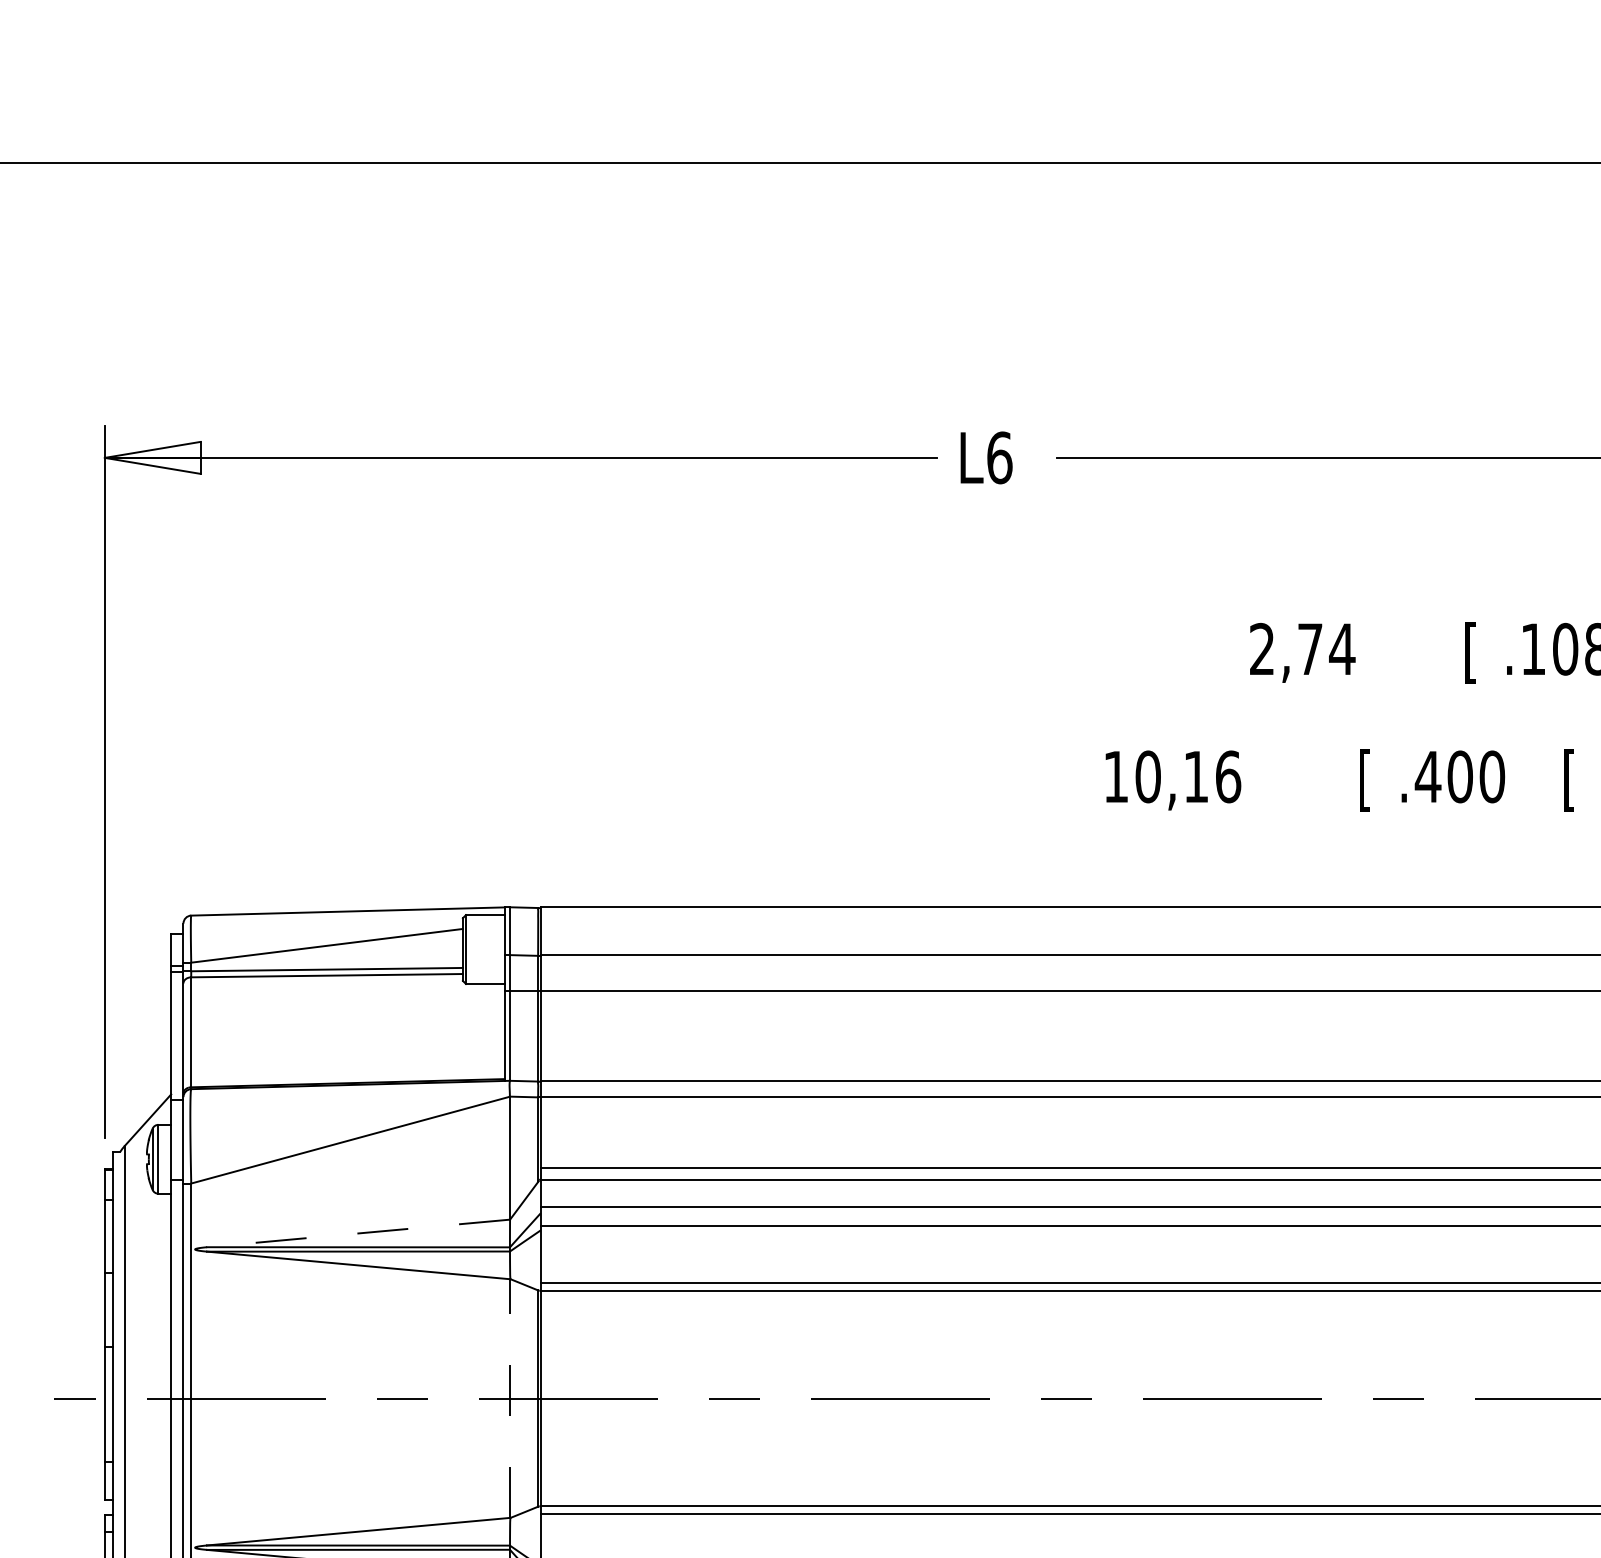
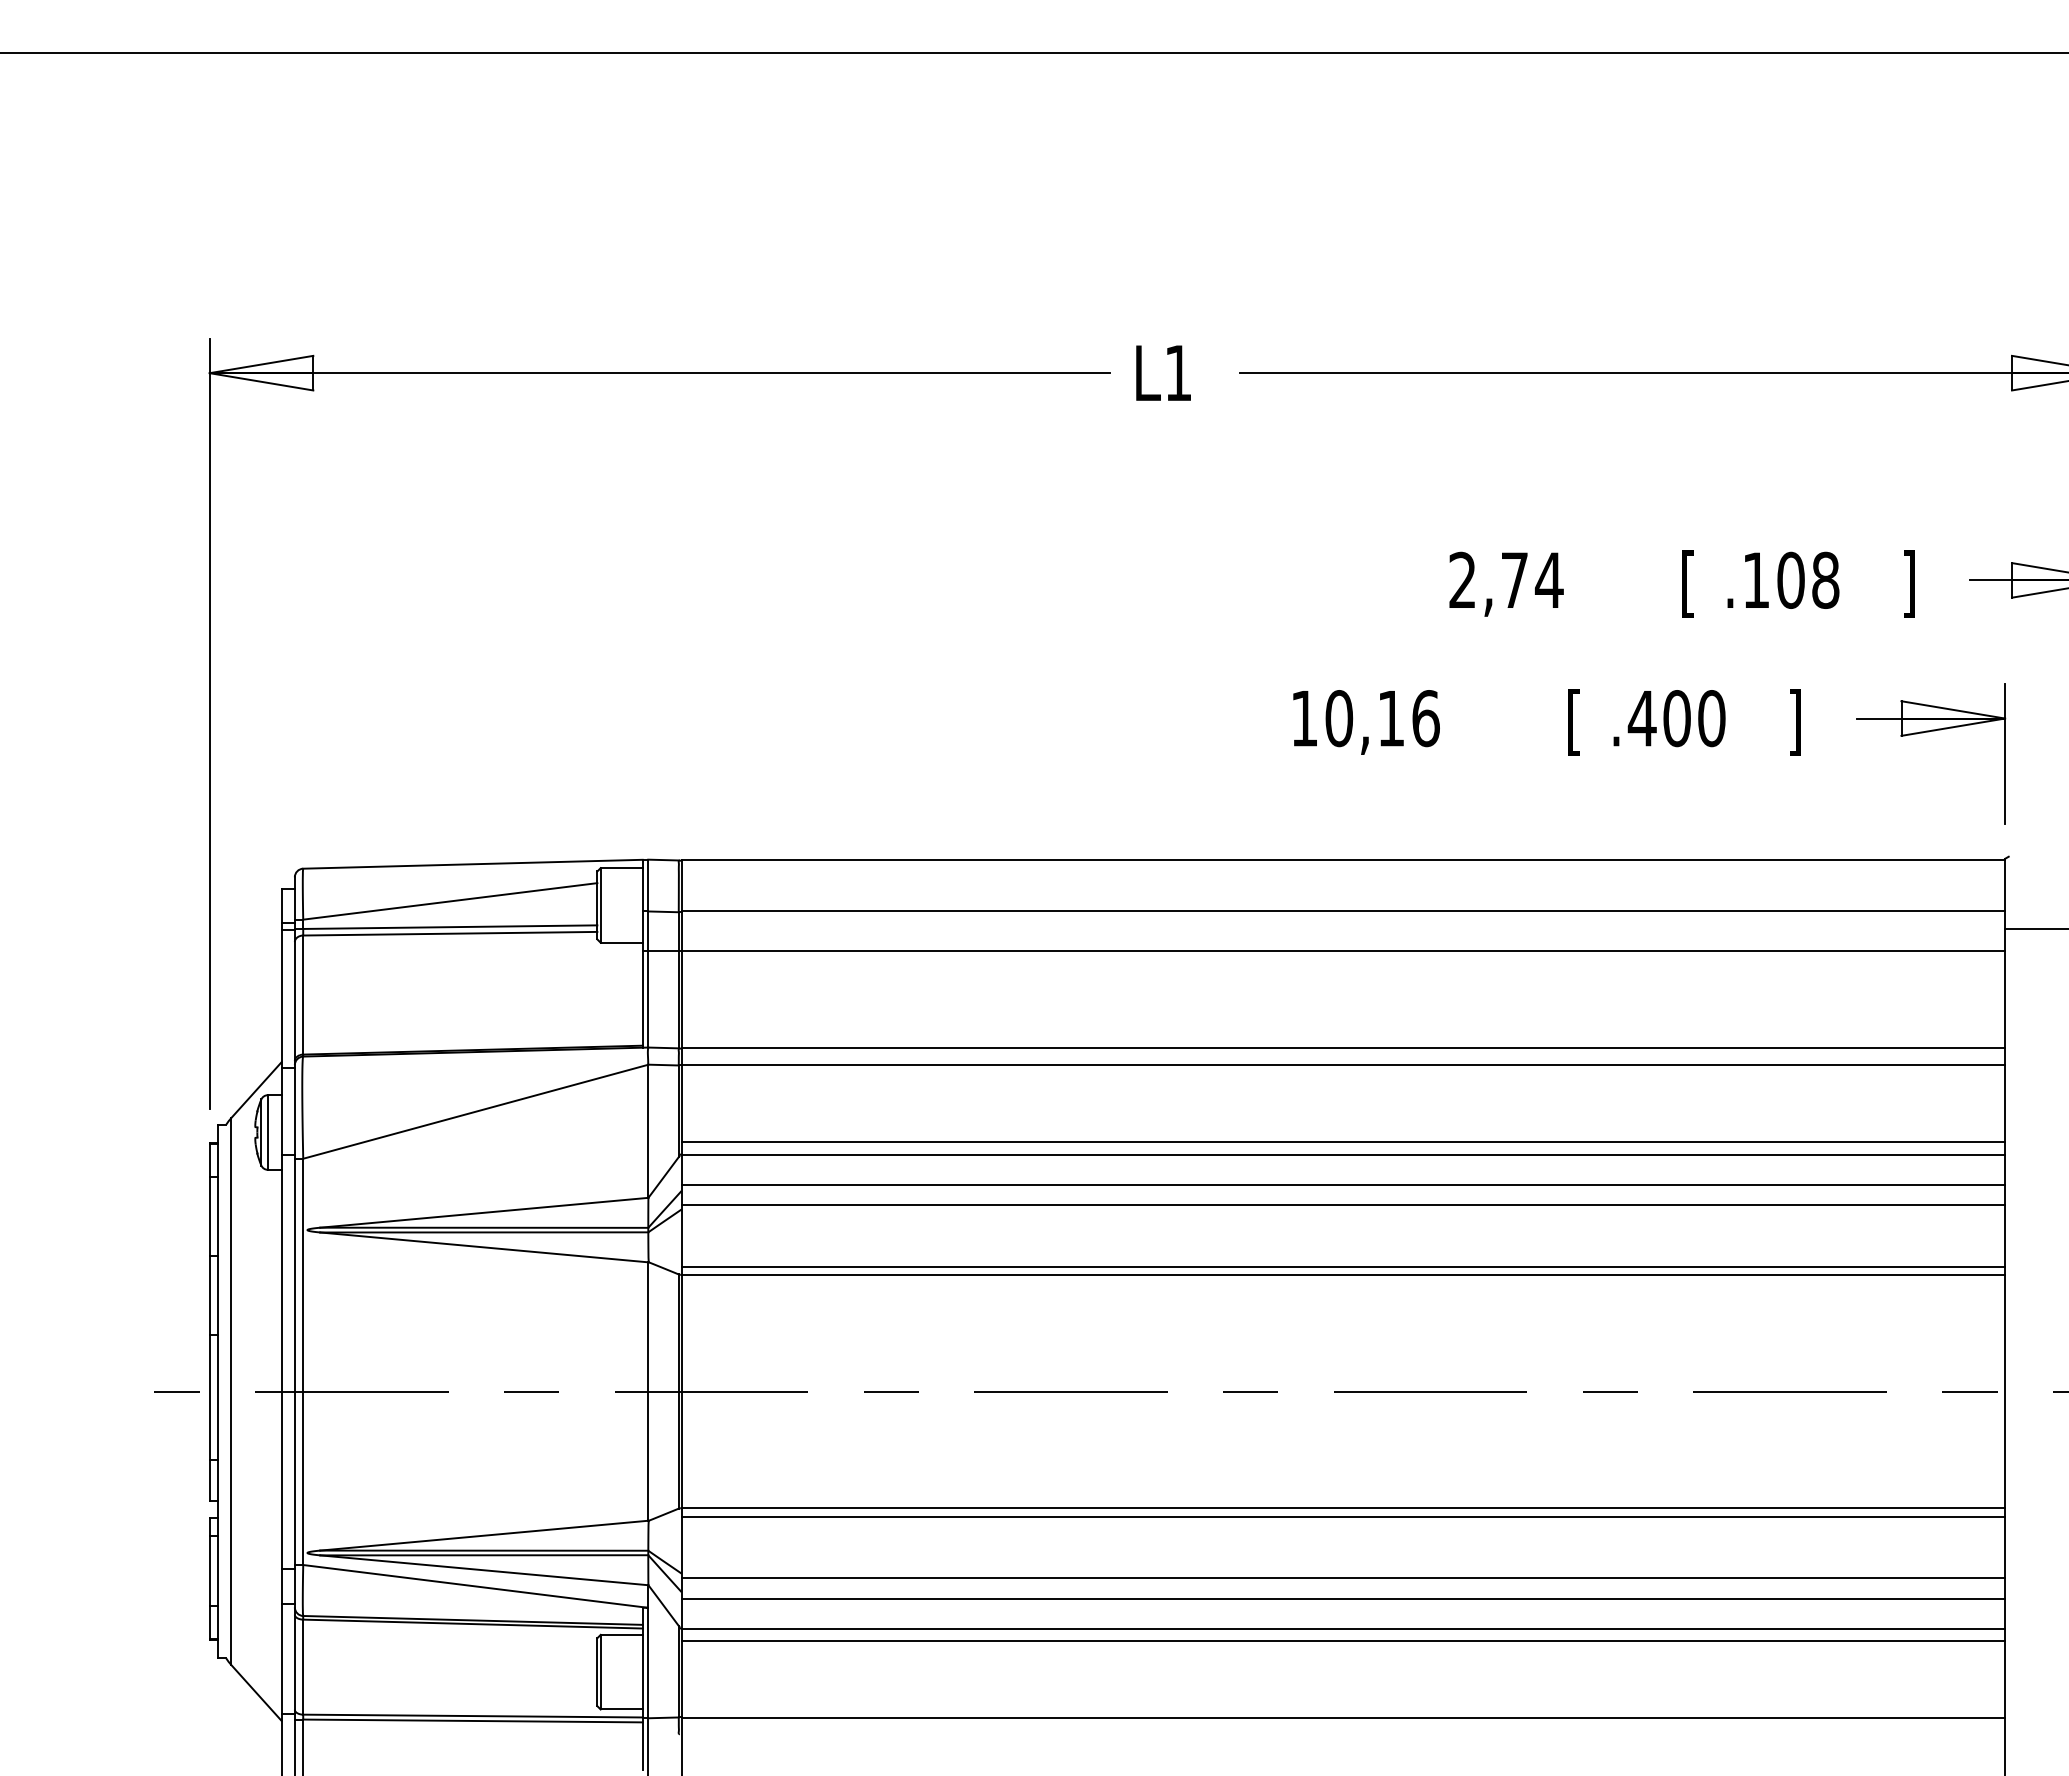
text: (999, 457) -> (1178, 372), L6 -> L1
text: (1568, 780) -> (1794, 722), [ -> ]
line: (358, 1233) -> (484, 1212), dashed -> solid
line: (510, 1398) -> (648, 1391), dashed -> solid

